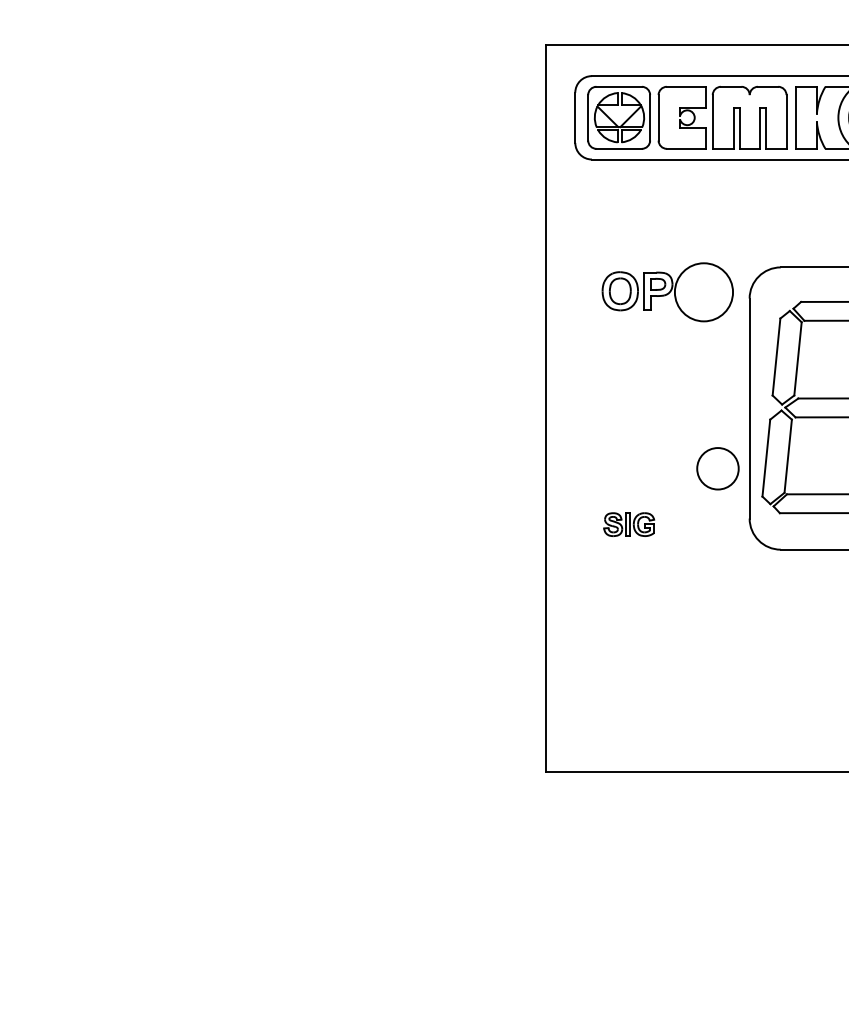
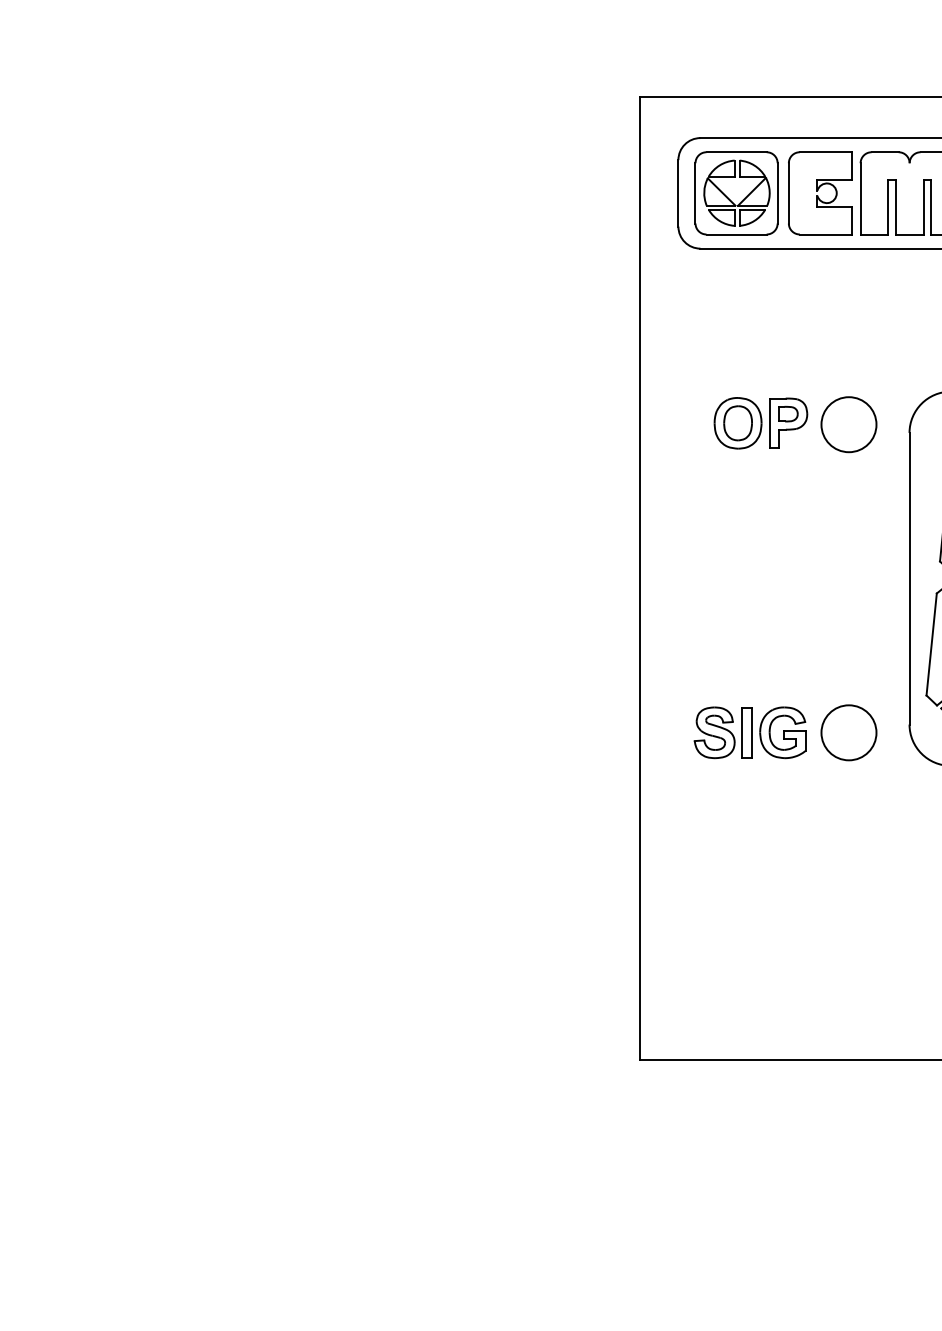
circle: (703, 292) -> (848, 424), size x0.71
circle: (717, 468) -> (848, 732), moved
part: (628, 524) -> (748, 732), size x1.67

